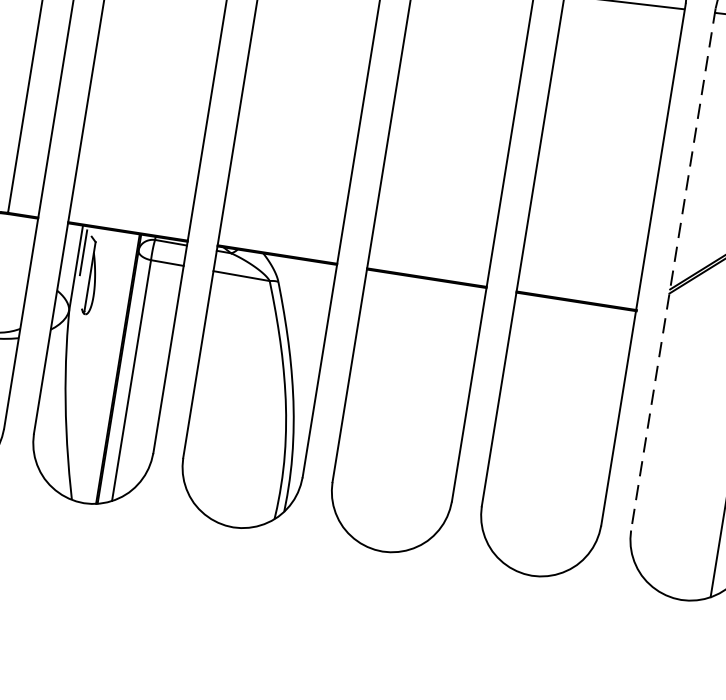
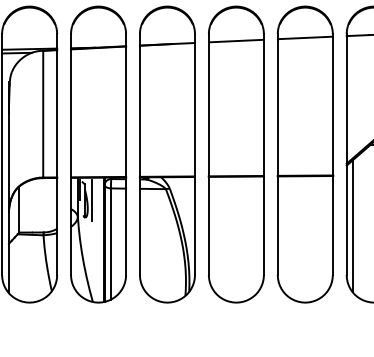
line: (673, 269) -> (346, 154), dashed -> solid
line: (104, 279) -> (91, 200), added
line: (660, 427) -> (352, 226), added

